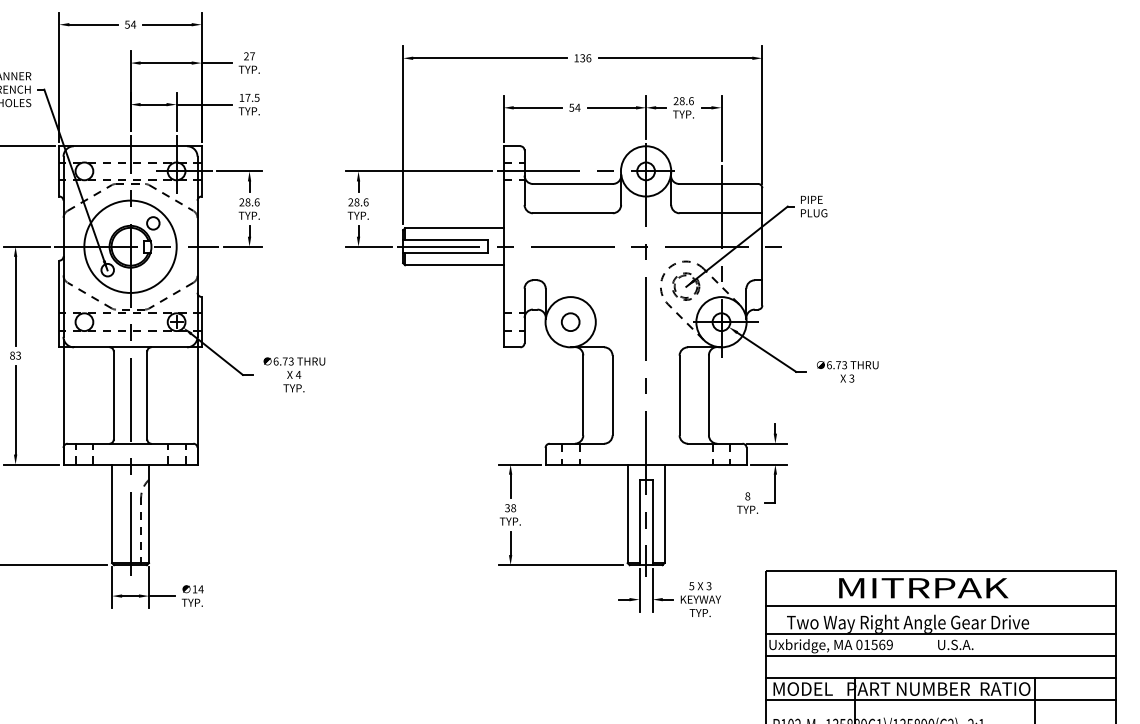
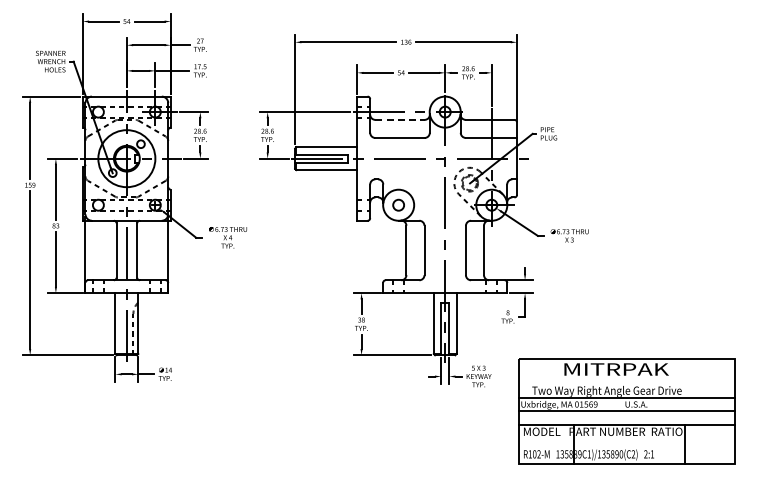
line: (573, 183) -> (400, 119), solid -> dashed
line: (941, 606) -> (627, 380), removed
line: (941, 699) -> (627, 438), removed

